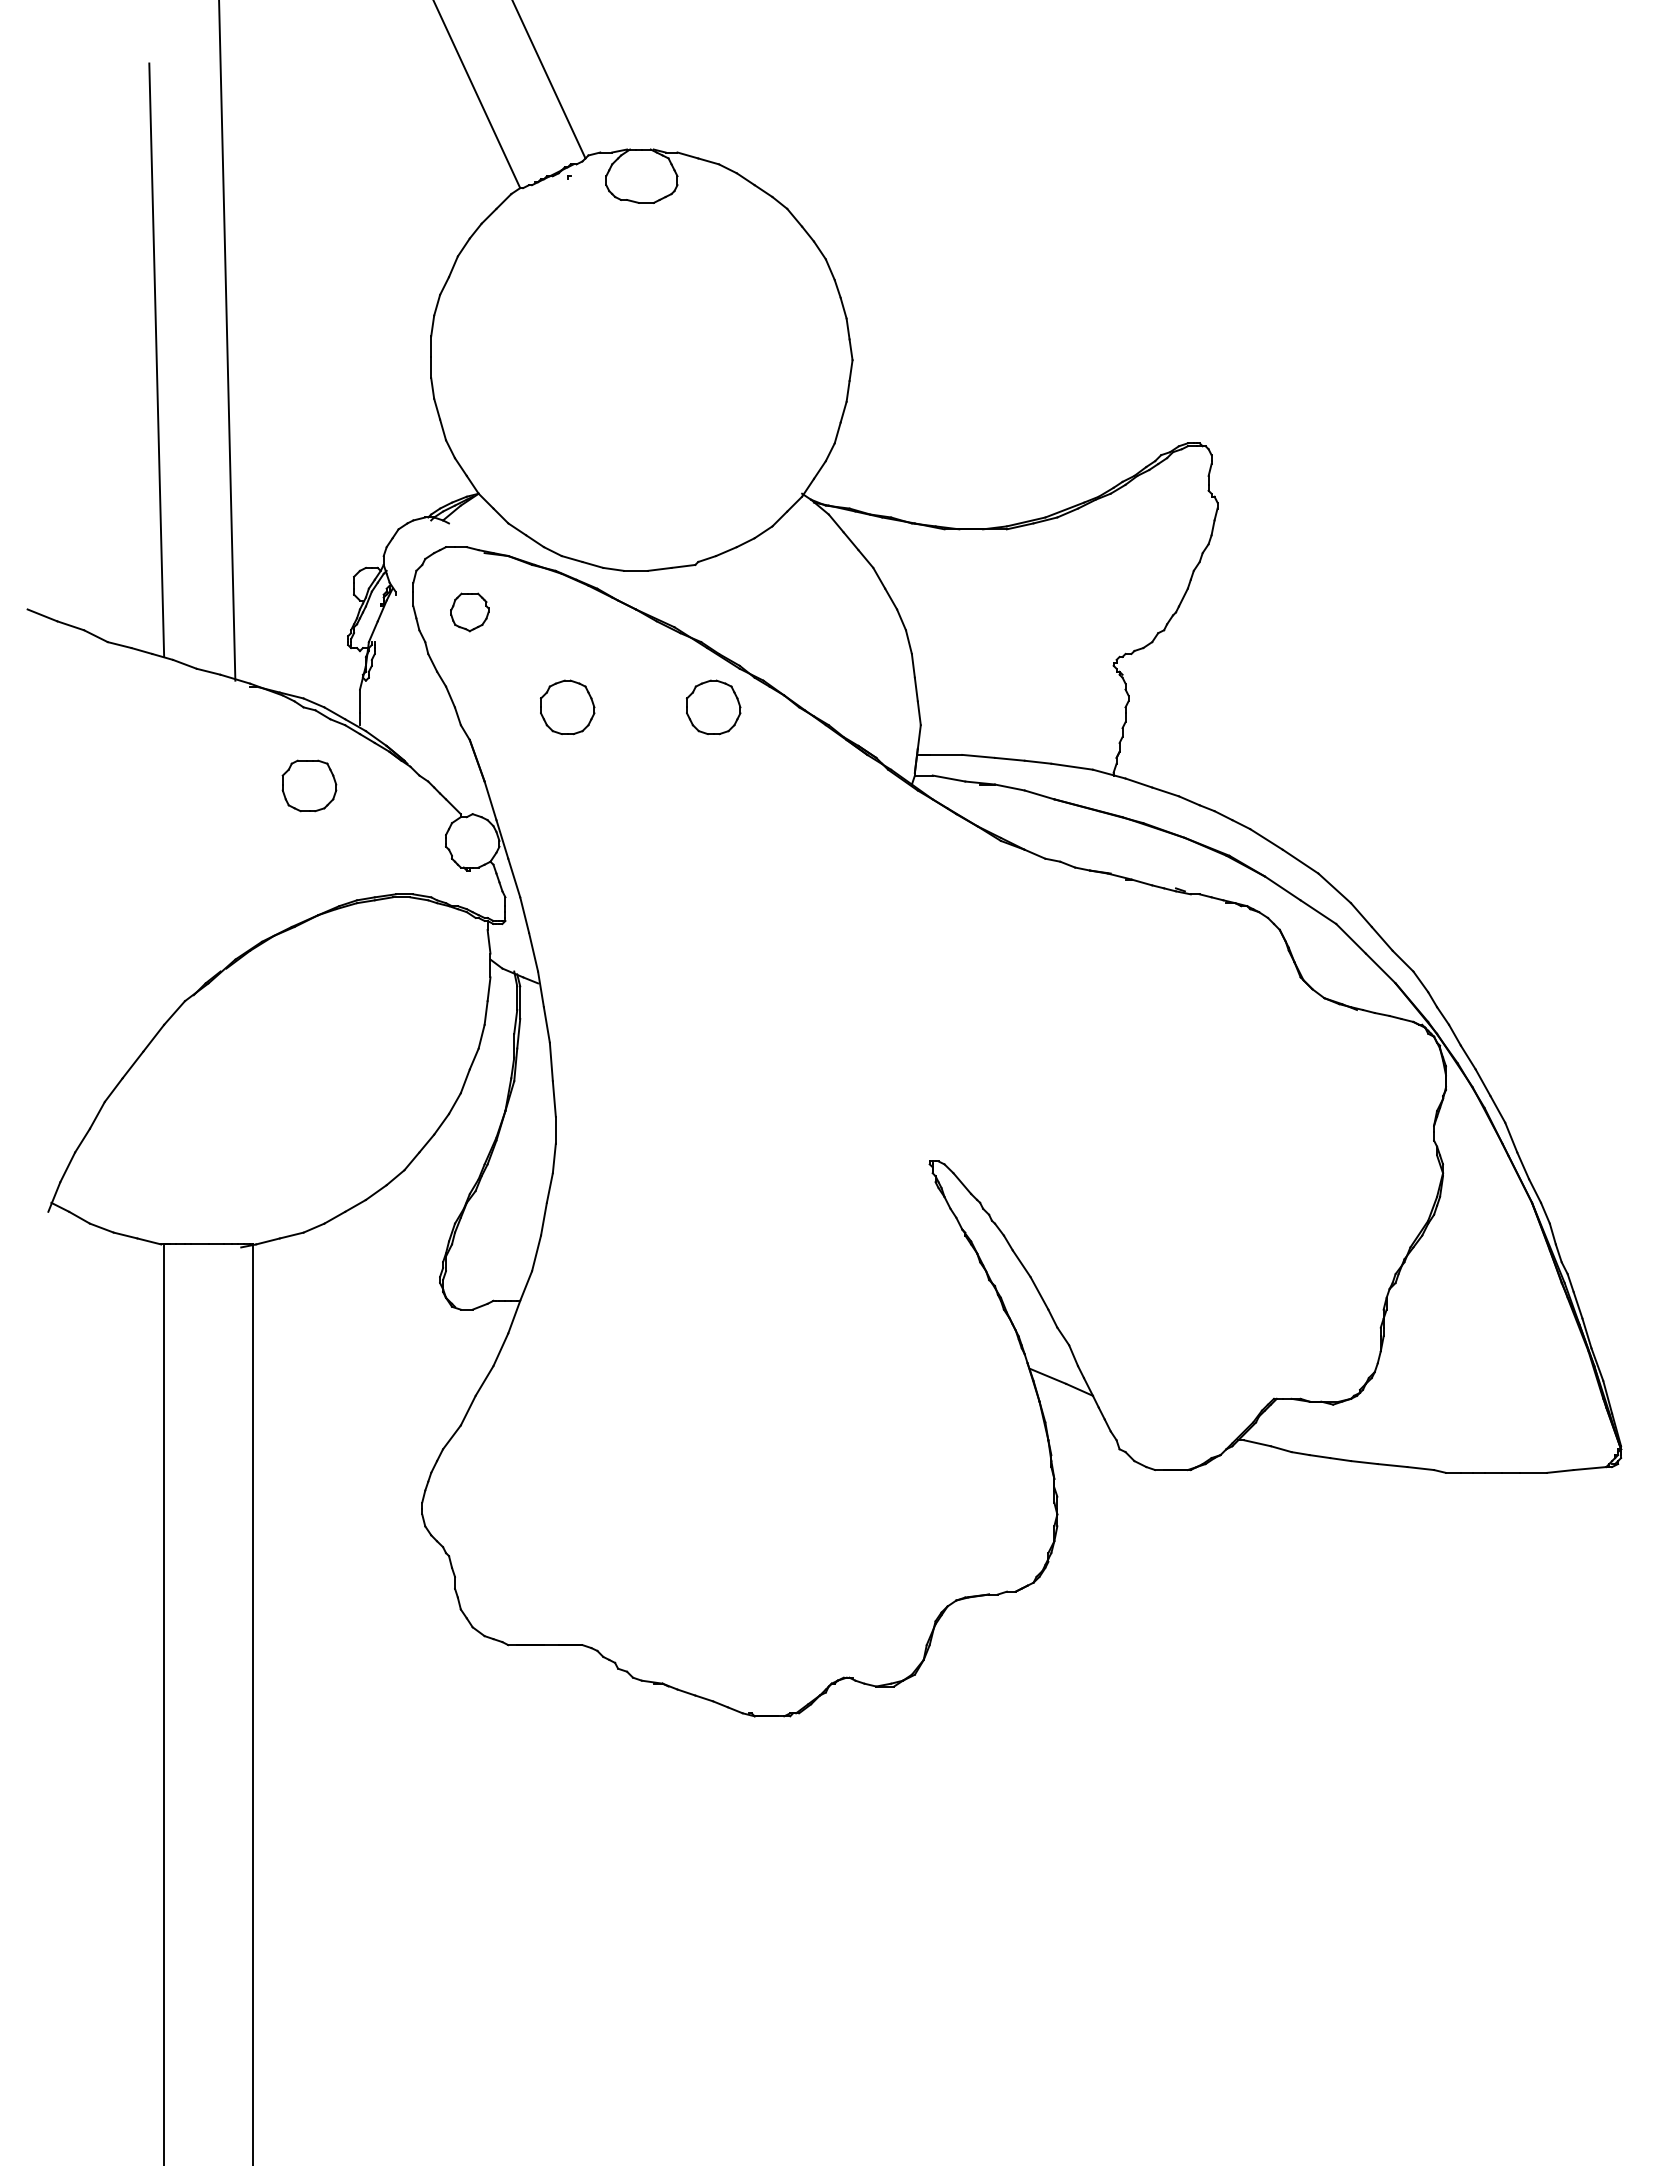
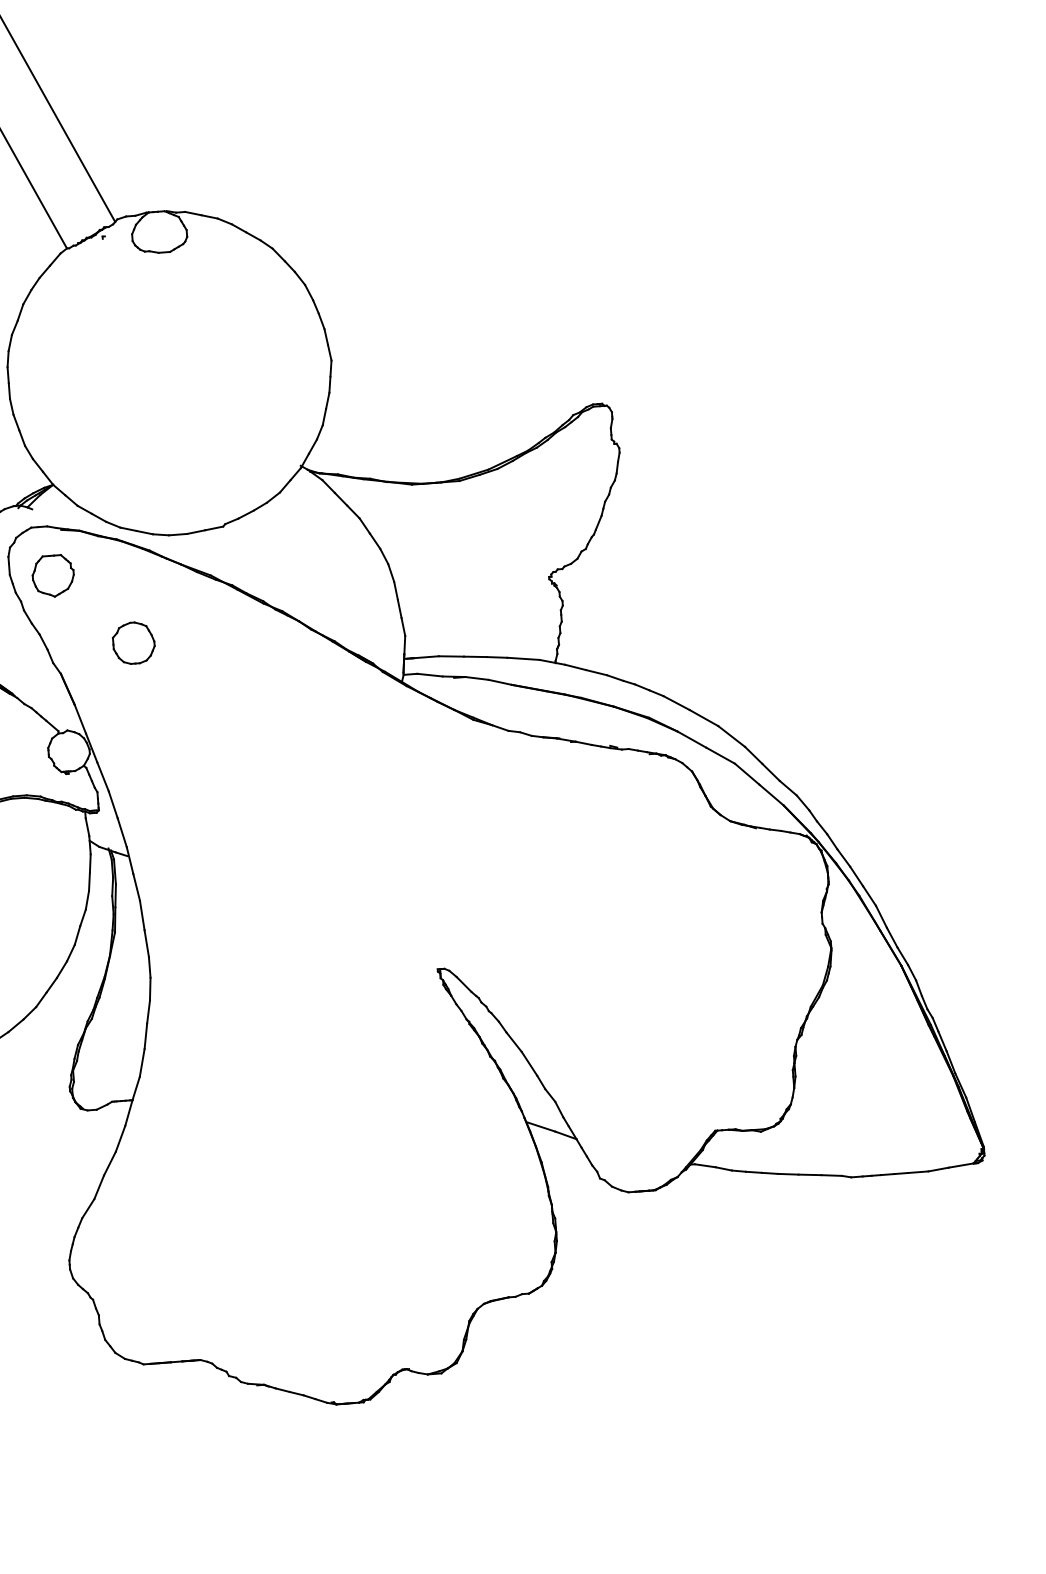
part: (469, 612) -> (53, 576), size x1.43
part: (713, 707) -> (245, 634), removed

